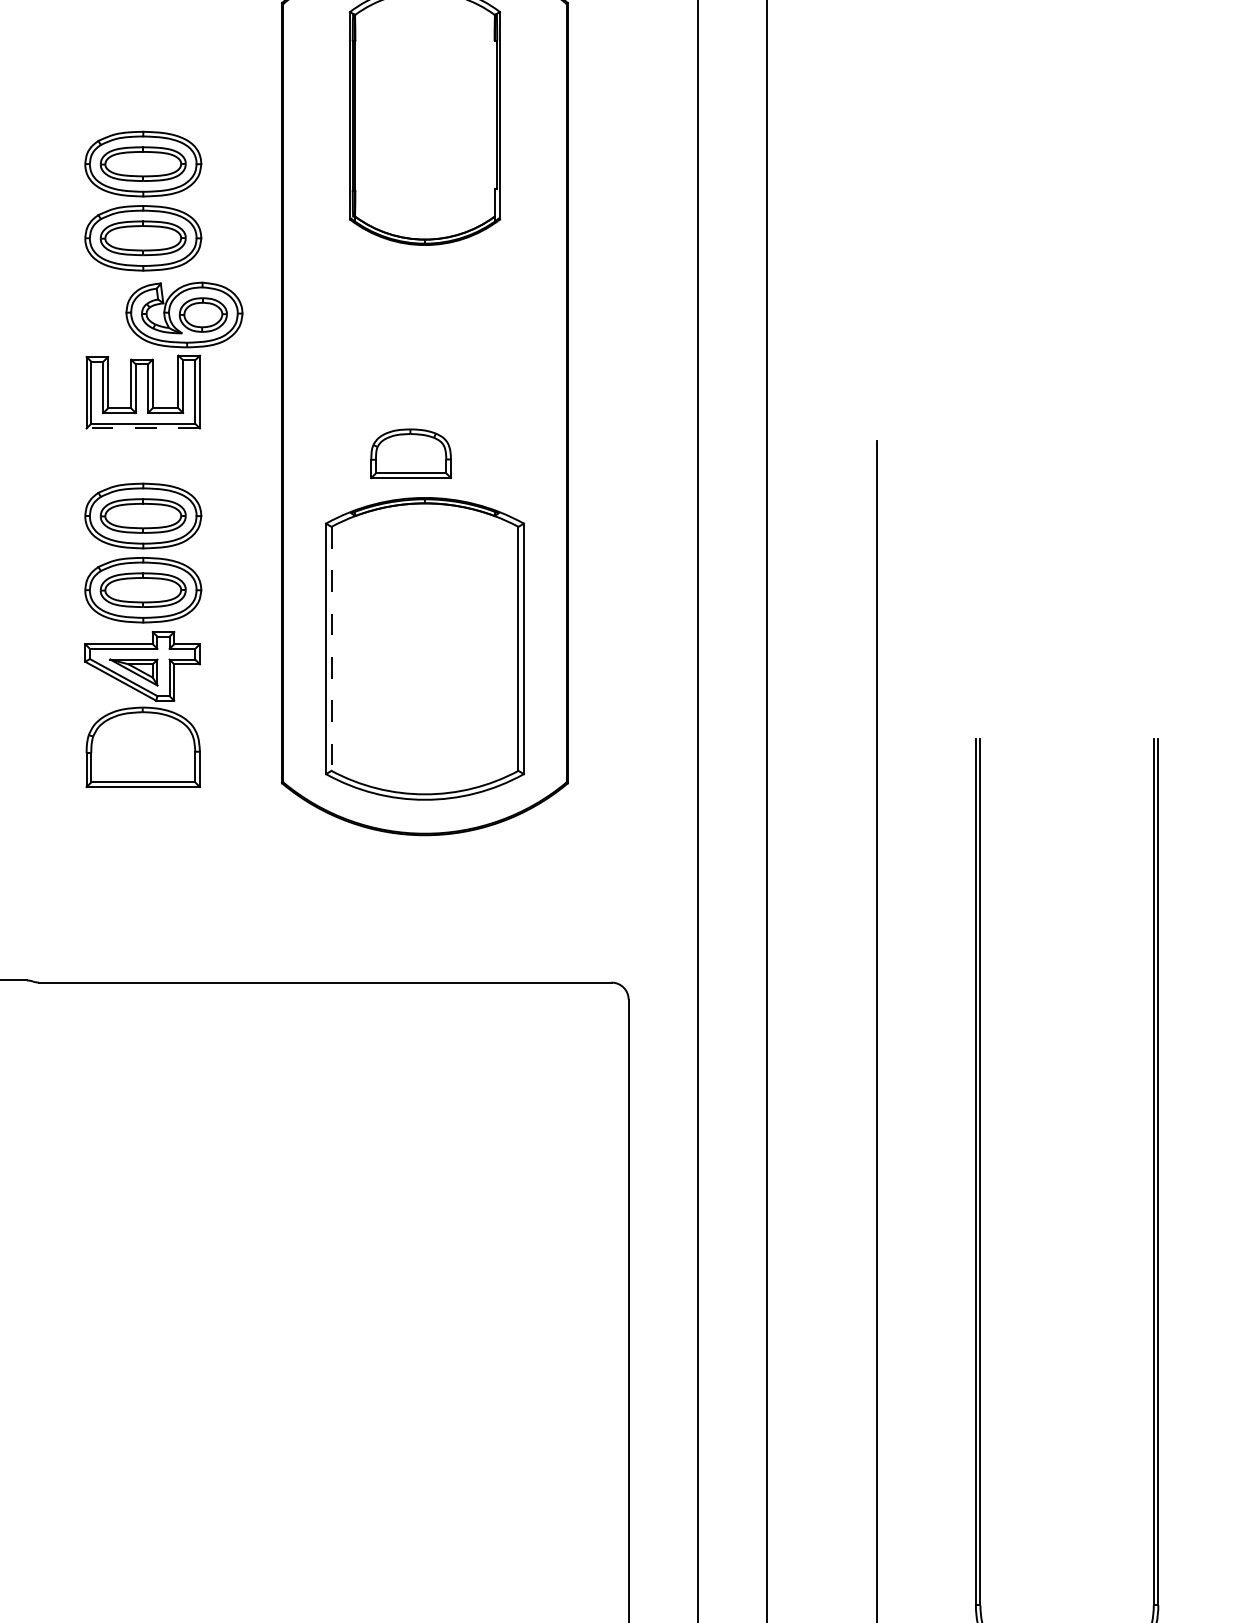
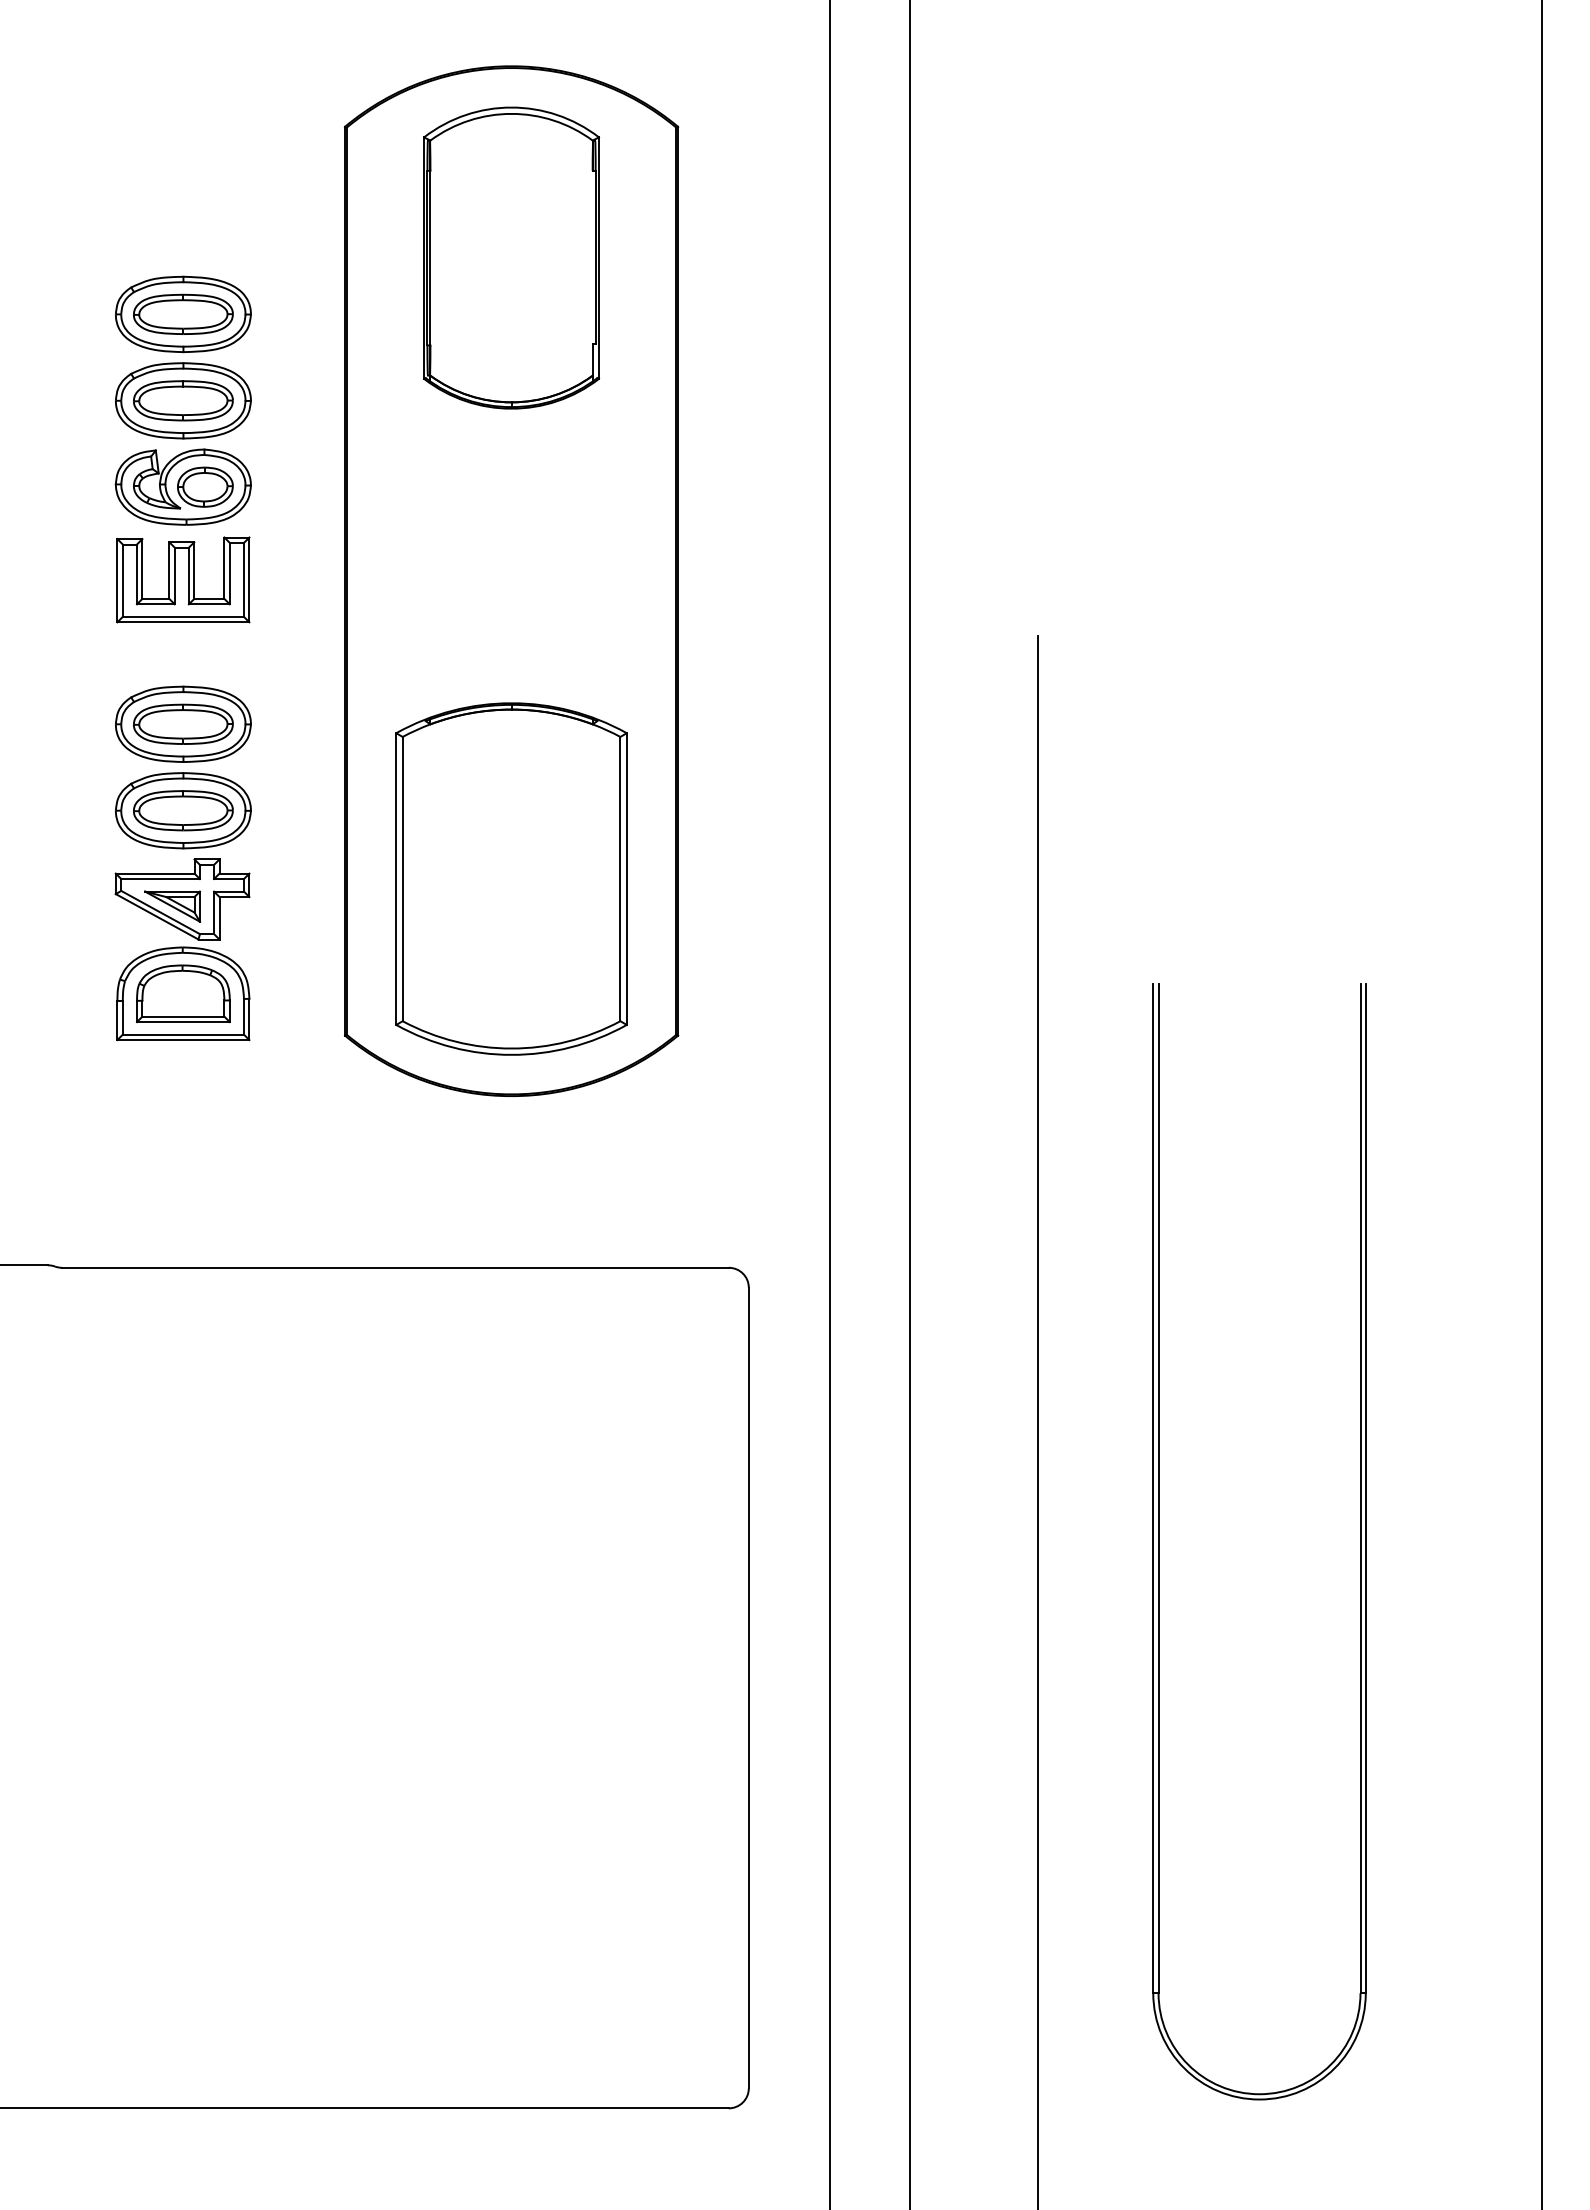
part: (183, 314) -> (182, 486), moved
line: (143, 428) -> (183, 622), dashed -> solid
part: (411, 453) -> (183, 993), moved
line: (331, 649) -> (402, 879), dashed -> solid

